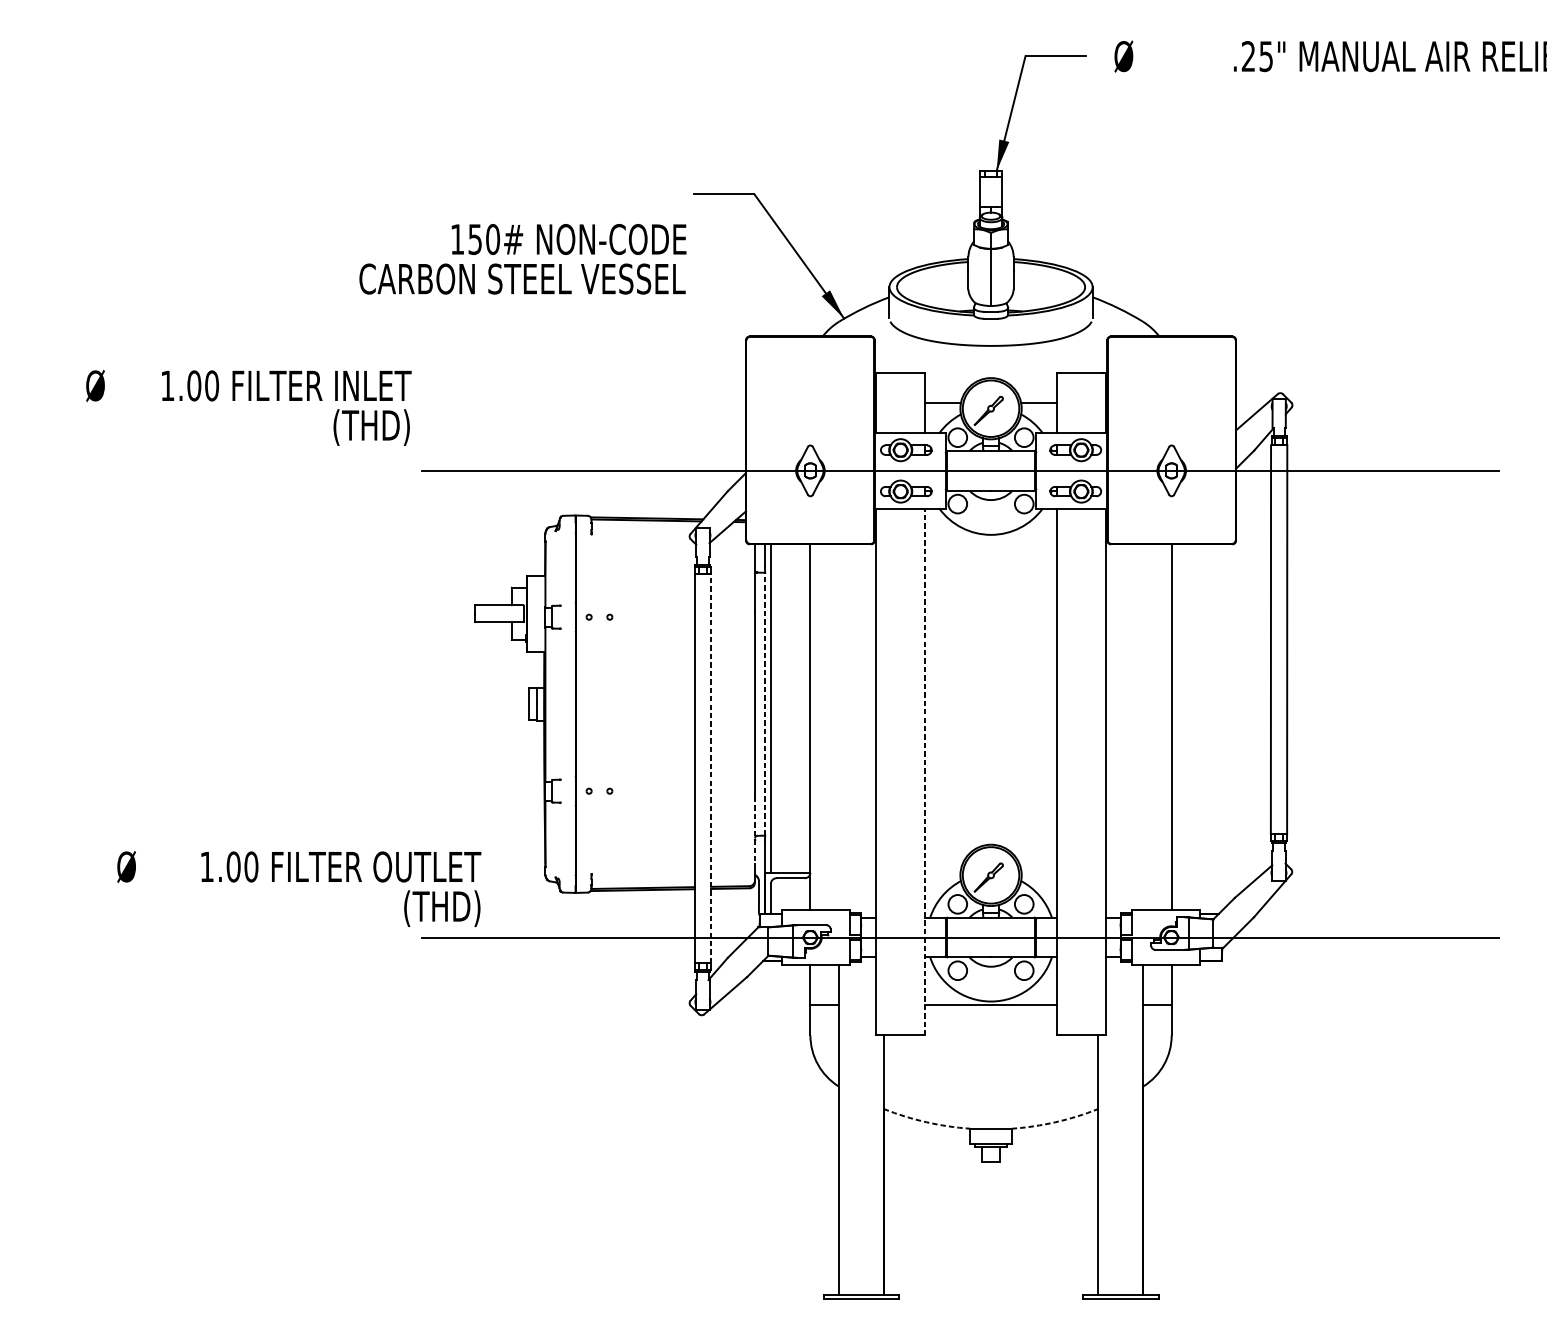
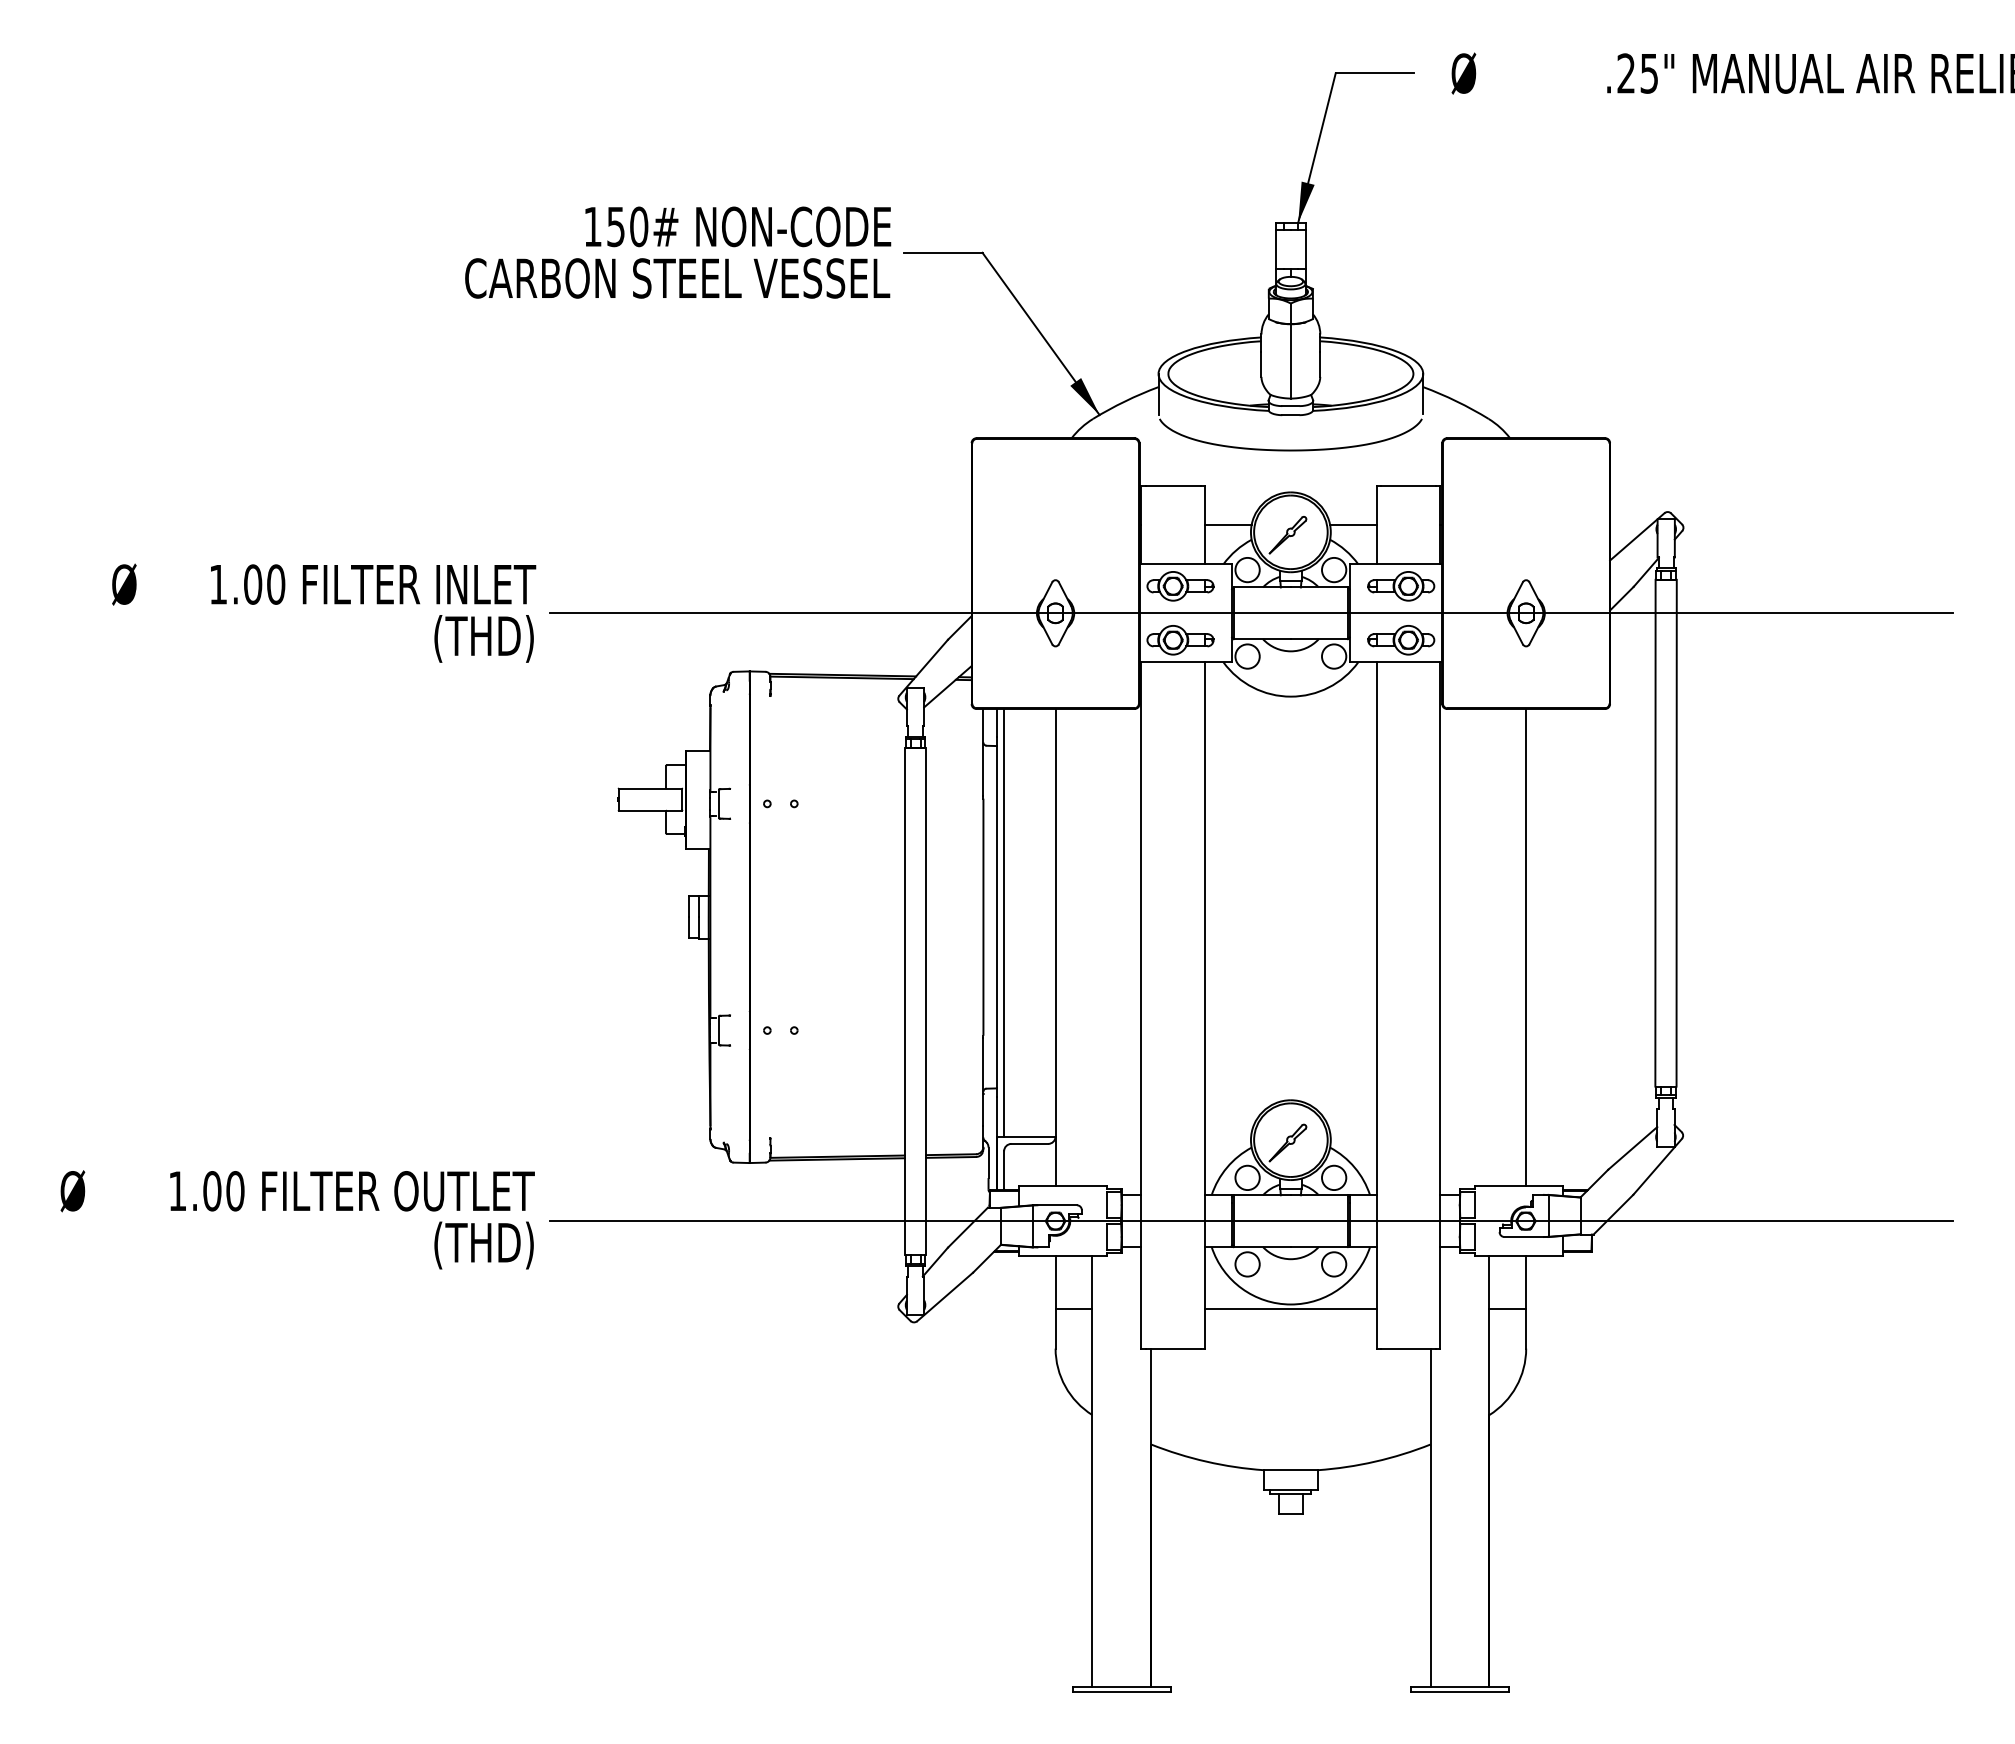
text: (523, 259) -> (678, 252), moved
text: (249, 407) -> (324, 612), moved
line: (765, 703) -> (996, 916), dashed -> solid
line: (711, 768) -> (926, 1000), dashed -> solid
line: (925, 771) -> (1205, 1004), dashed -> solid
line: (755, 830) -> (983, 1081), dashed -> solid
text: (299, 888) -> (297, 1219), moved
arc: (926, 1122) -> (1206, 1461), dashed -> solid
arc: (1056, 1122) -> (1375, 1461), dashed -> solid

